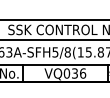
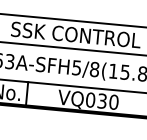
text: (83, 73) -> (114, 102), VQ036 -> VQ030

